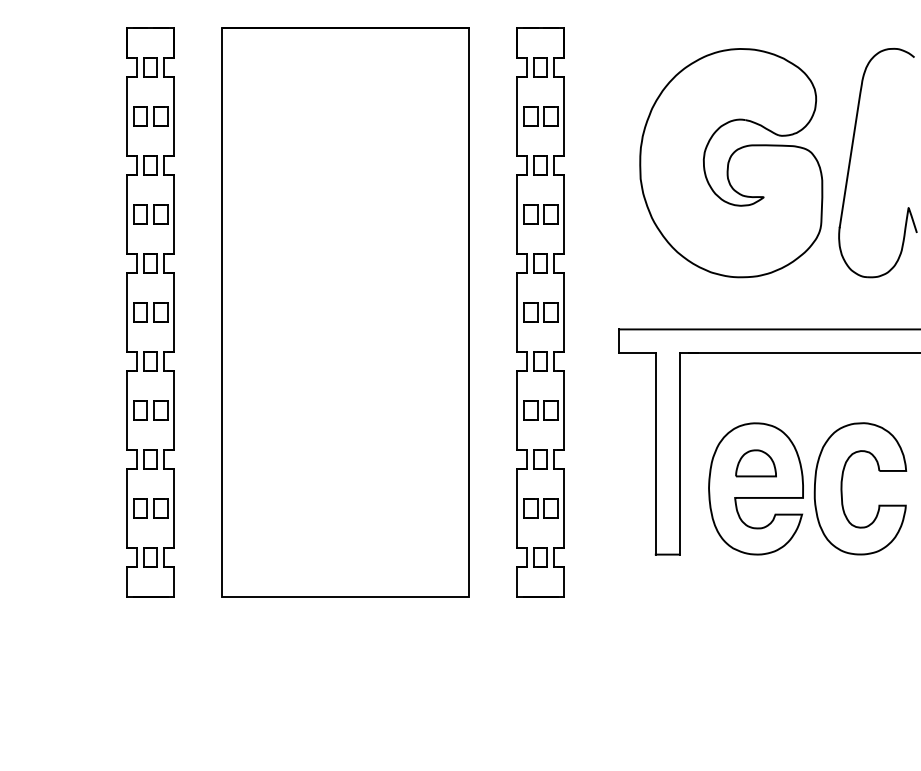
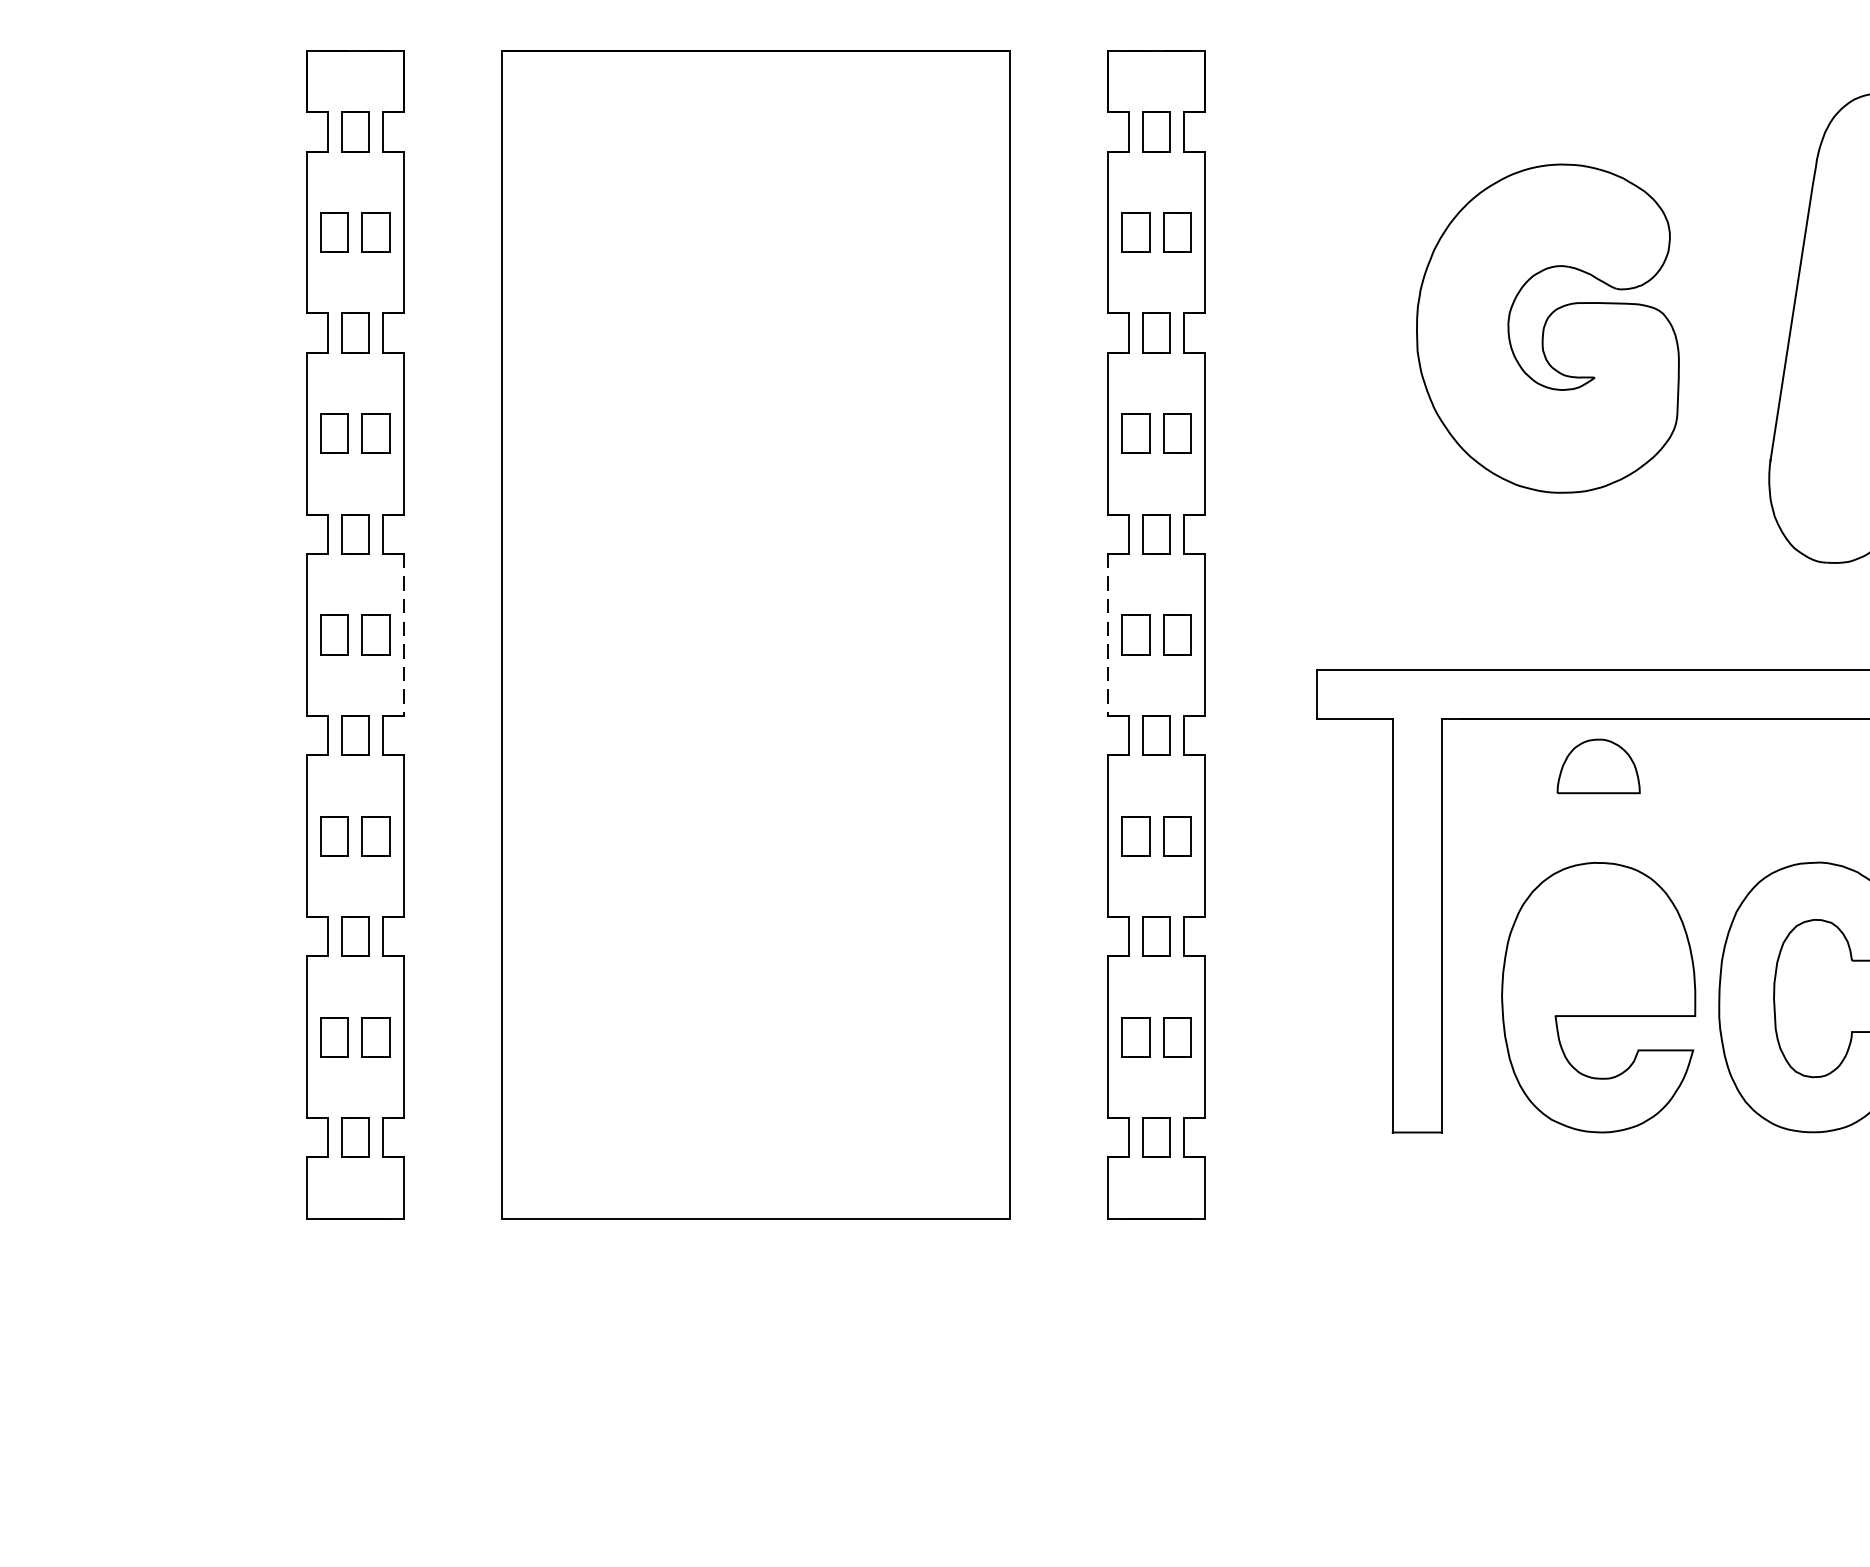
part: (731, 163) -> (1548, 329), size x0.7
line: (174, 312) -> (404, 635), solid -> dashed
line: (517, 312) -> (1108, 635), solid -> dashed
part: (755, 463) -> (1597, 766), moved

